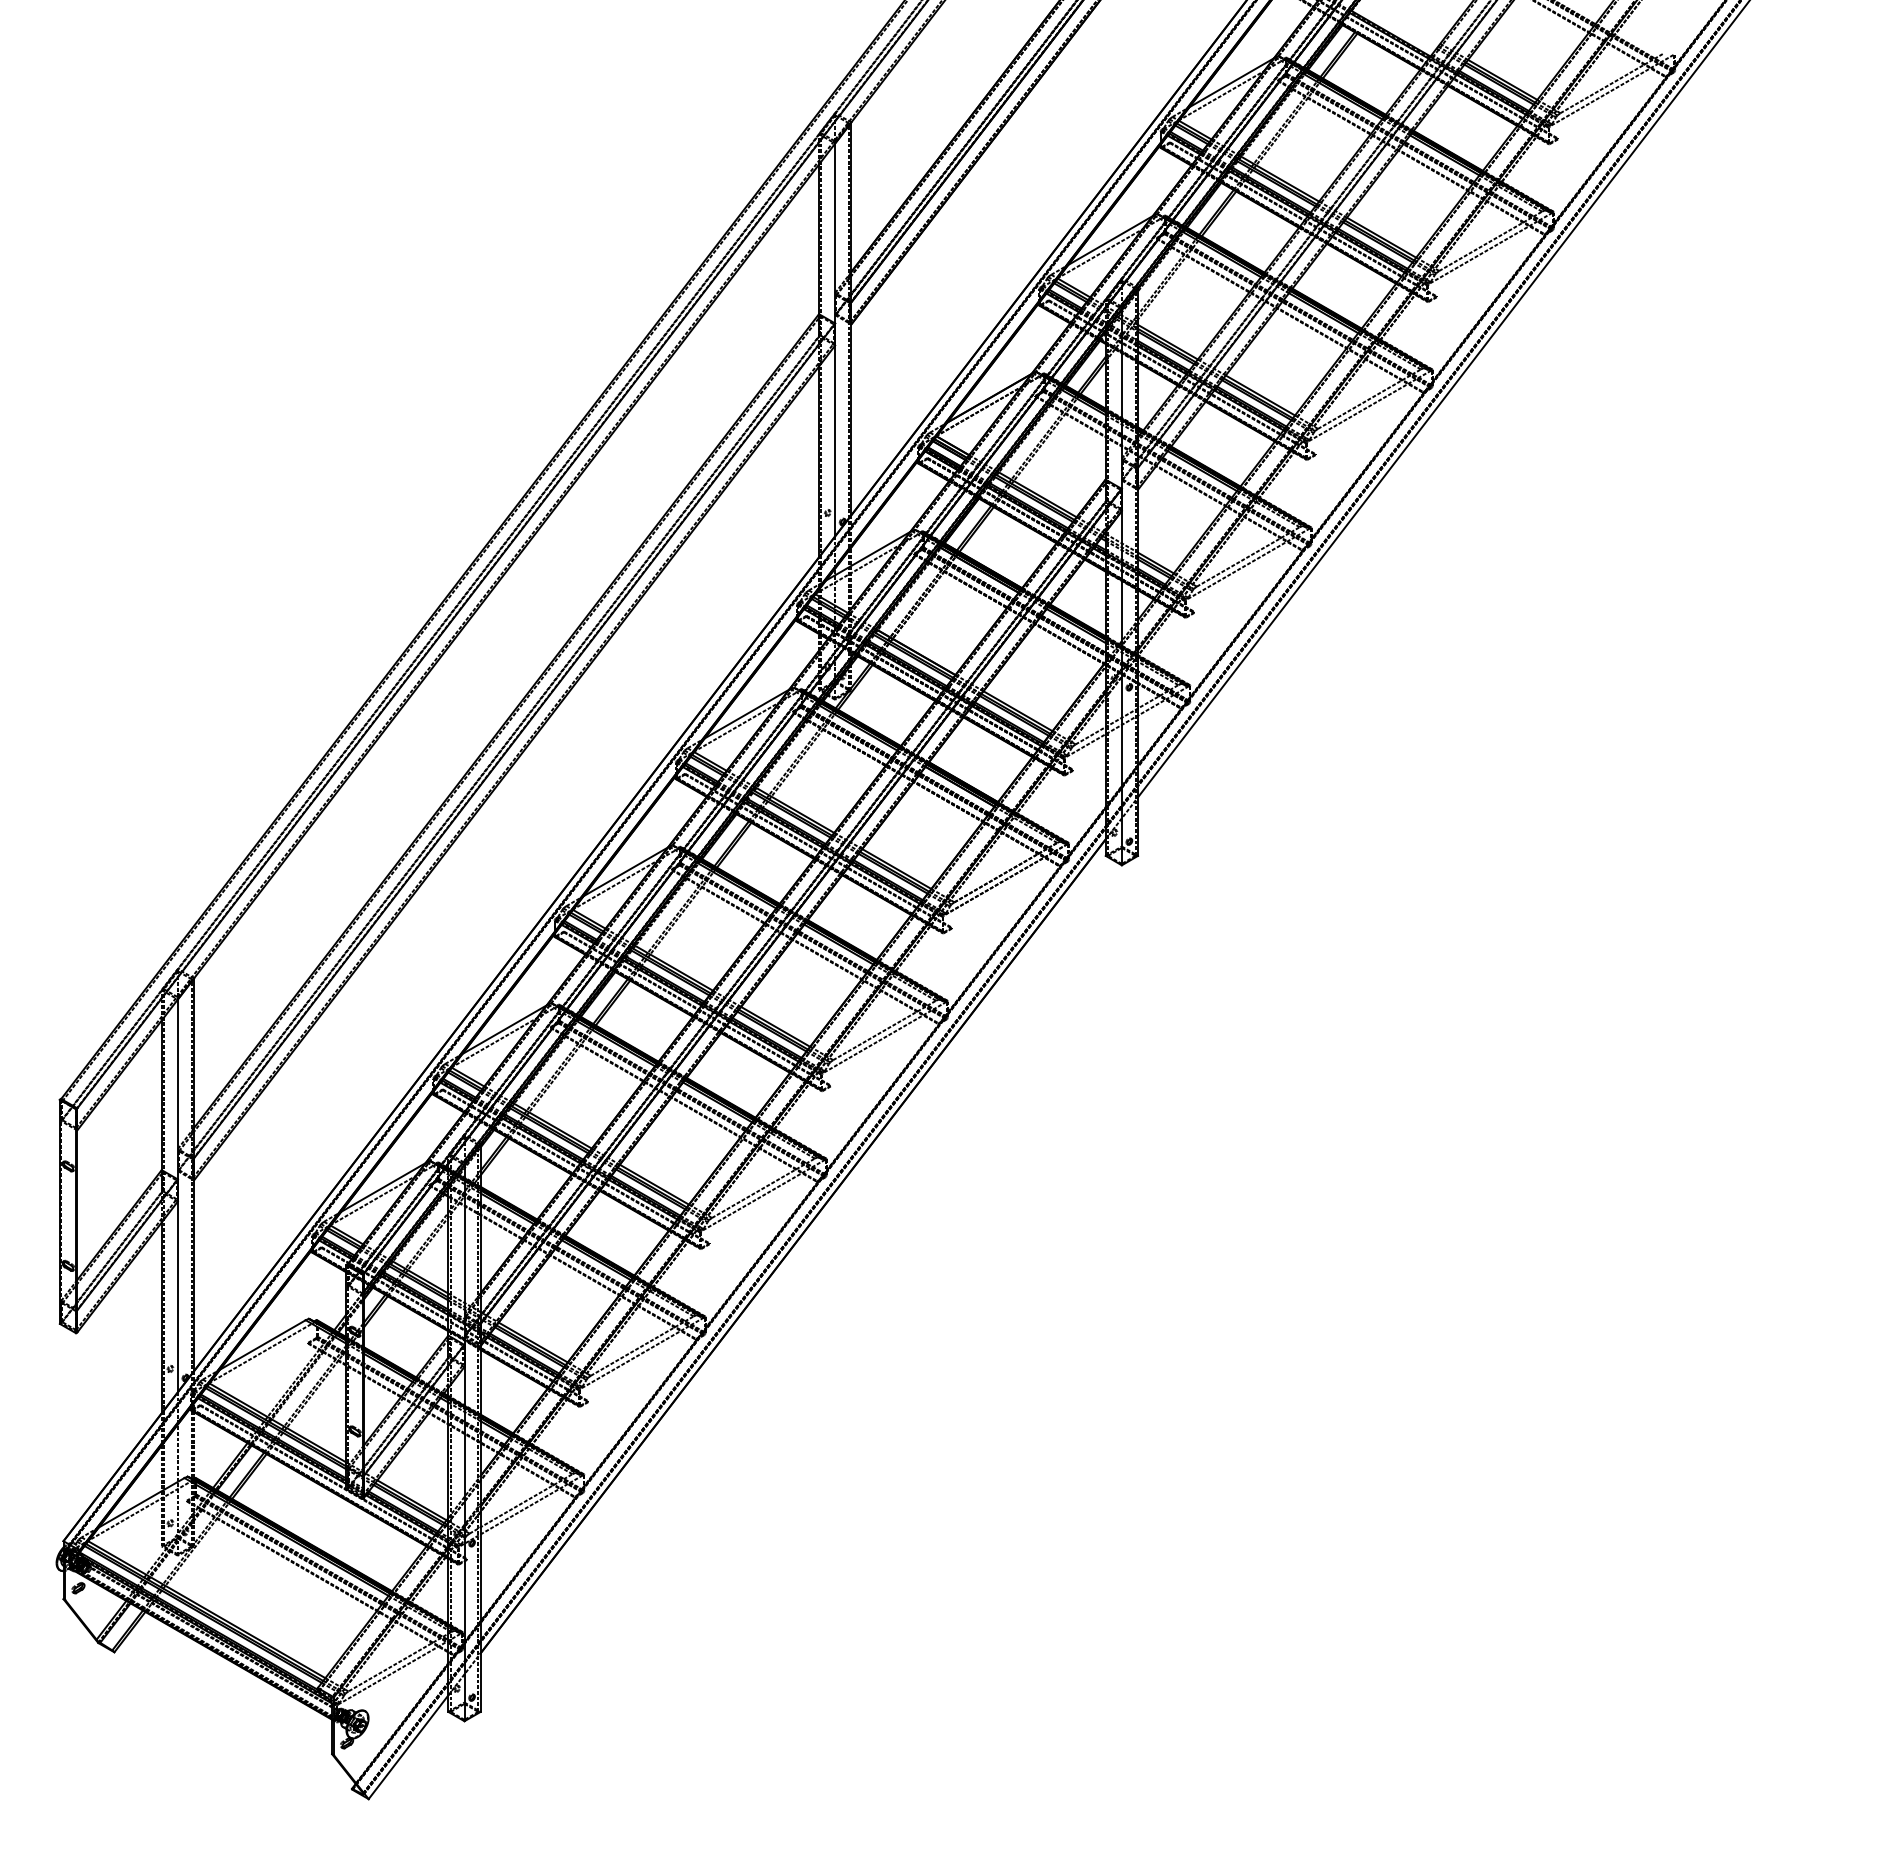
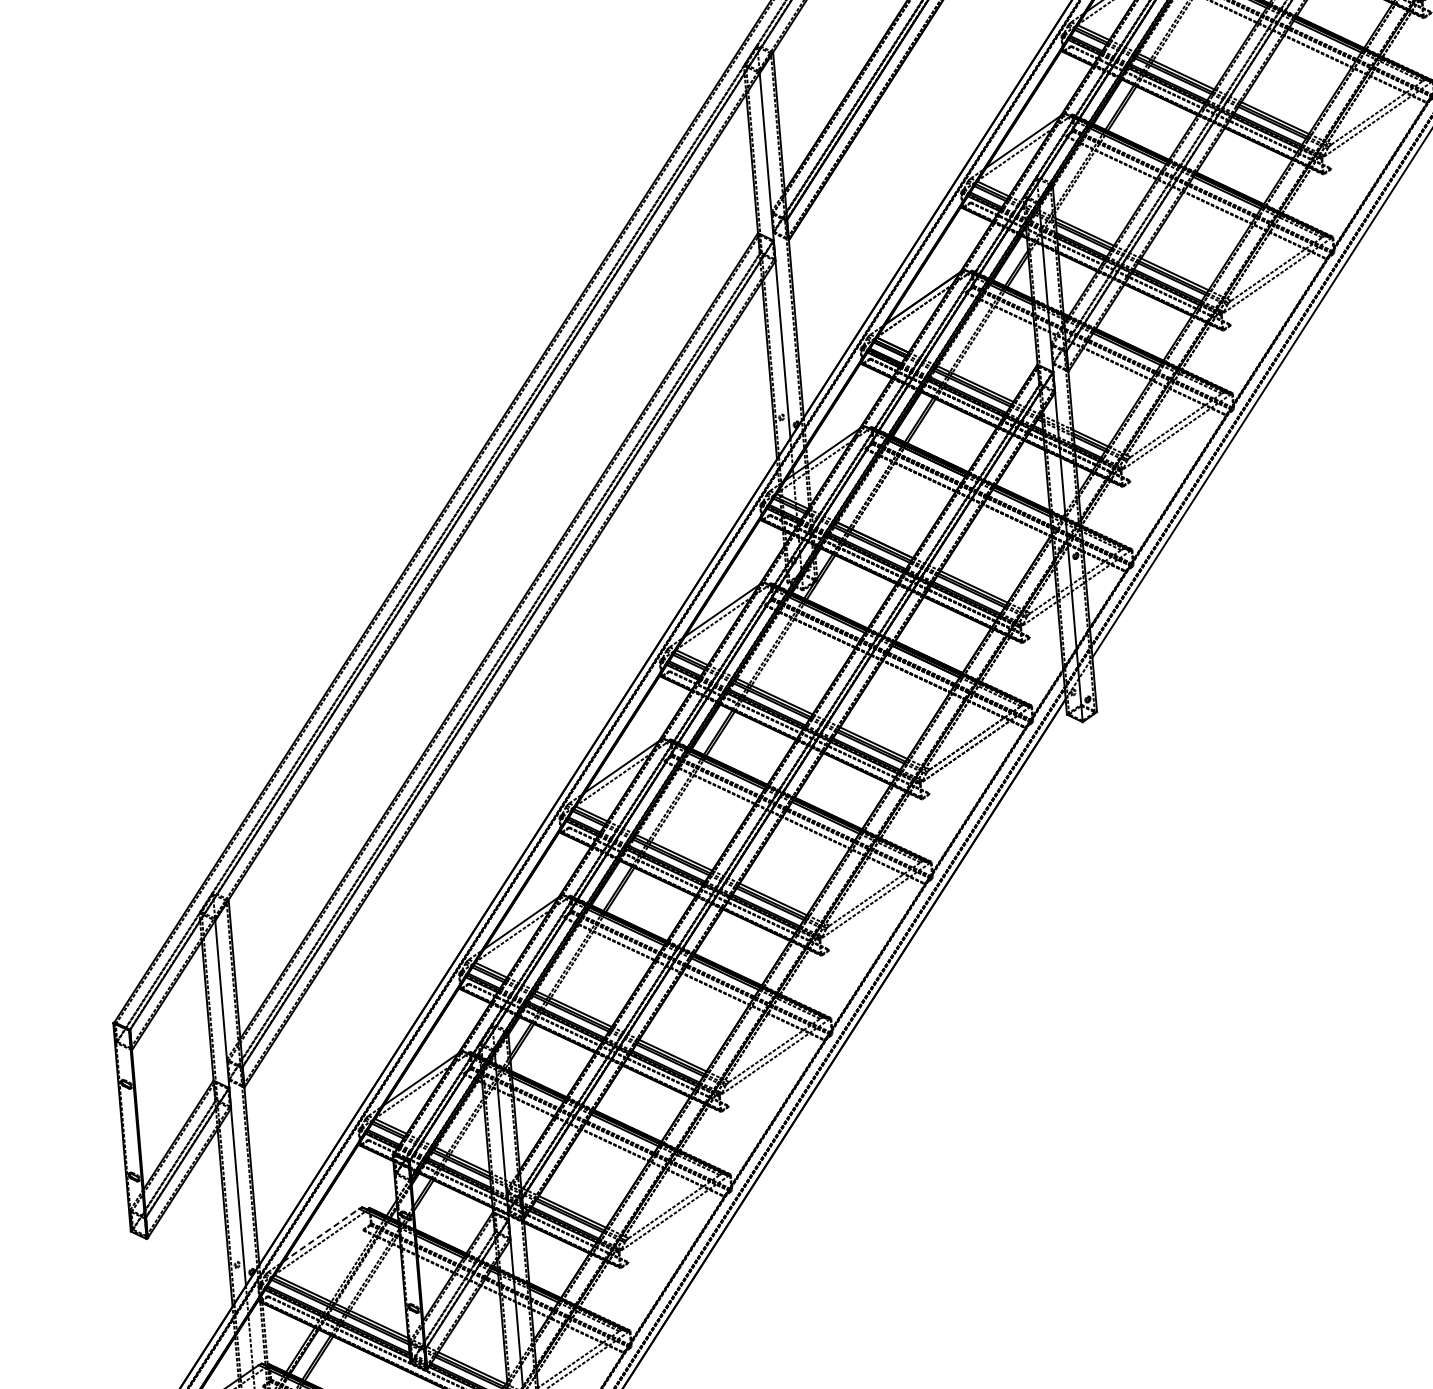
line: (262, 1345) -> (320, 1235), solid -> dashed

